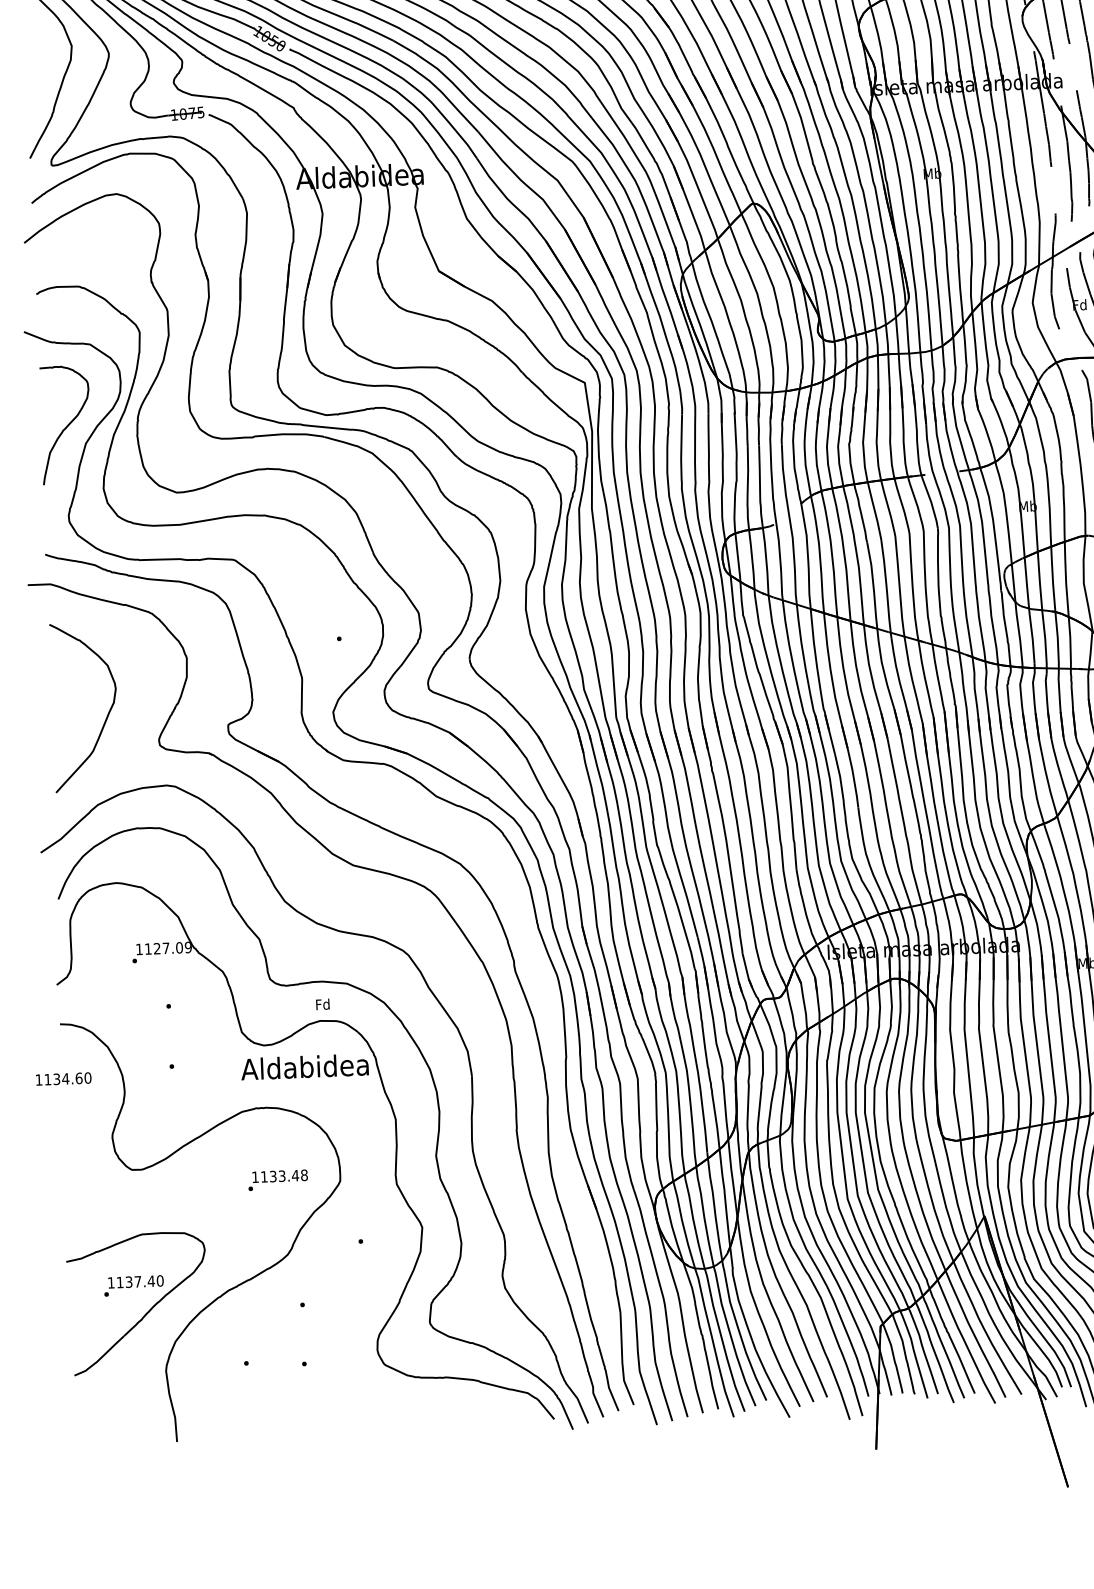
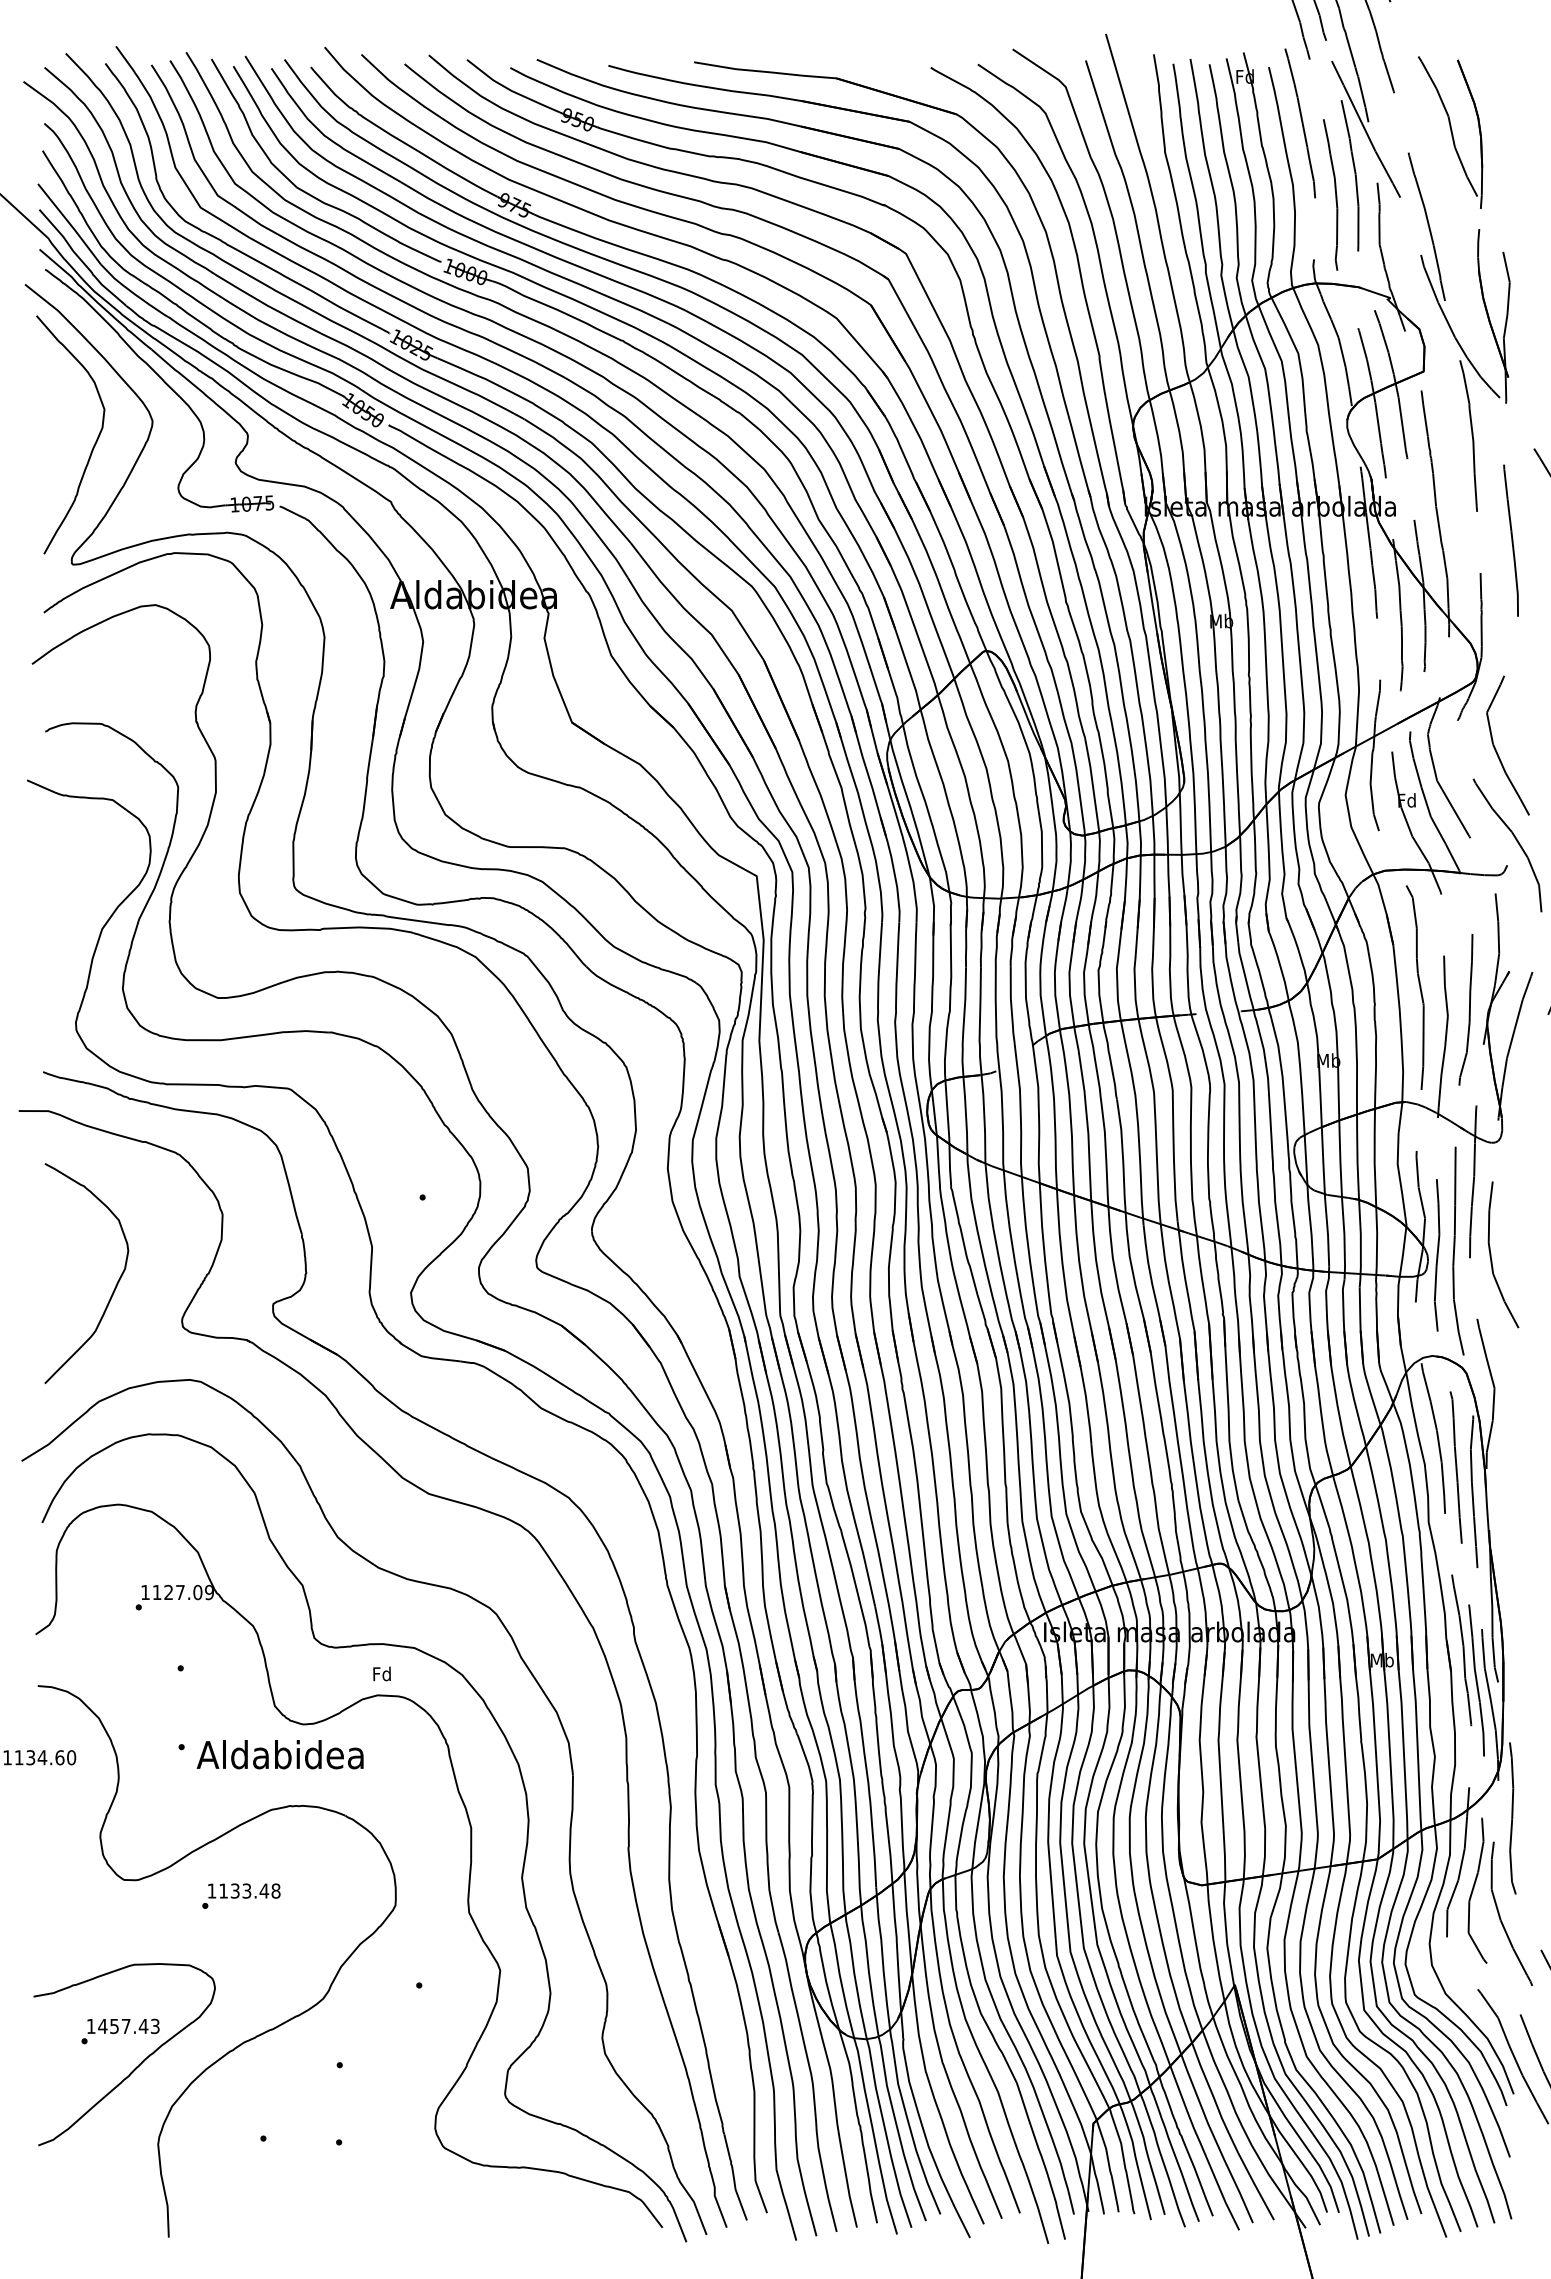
curve: (67, 425) -> (78, 904), removed
text: (304, 1066) -> (279, 1754), moved
text: (278, 1179) -> (241, 1895), moved
text: (139, 1281) -> (128, 2025), 1137.40 -> 1457.43

